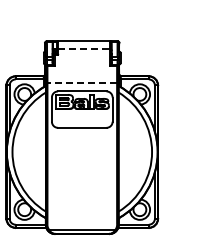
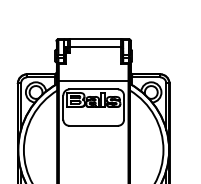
line: (84, 49) -> (95, 47), dashed -> solid
line: (82, 83) -> (93, 81), dashed -> solid

